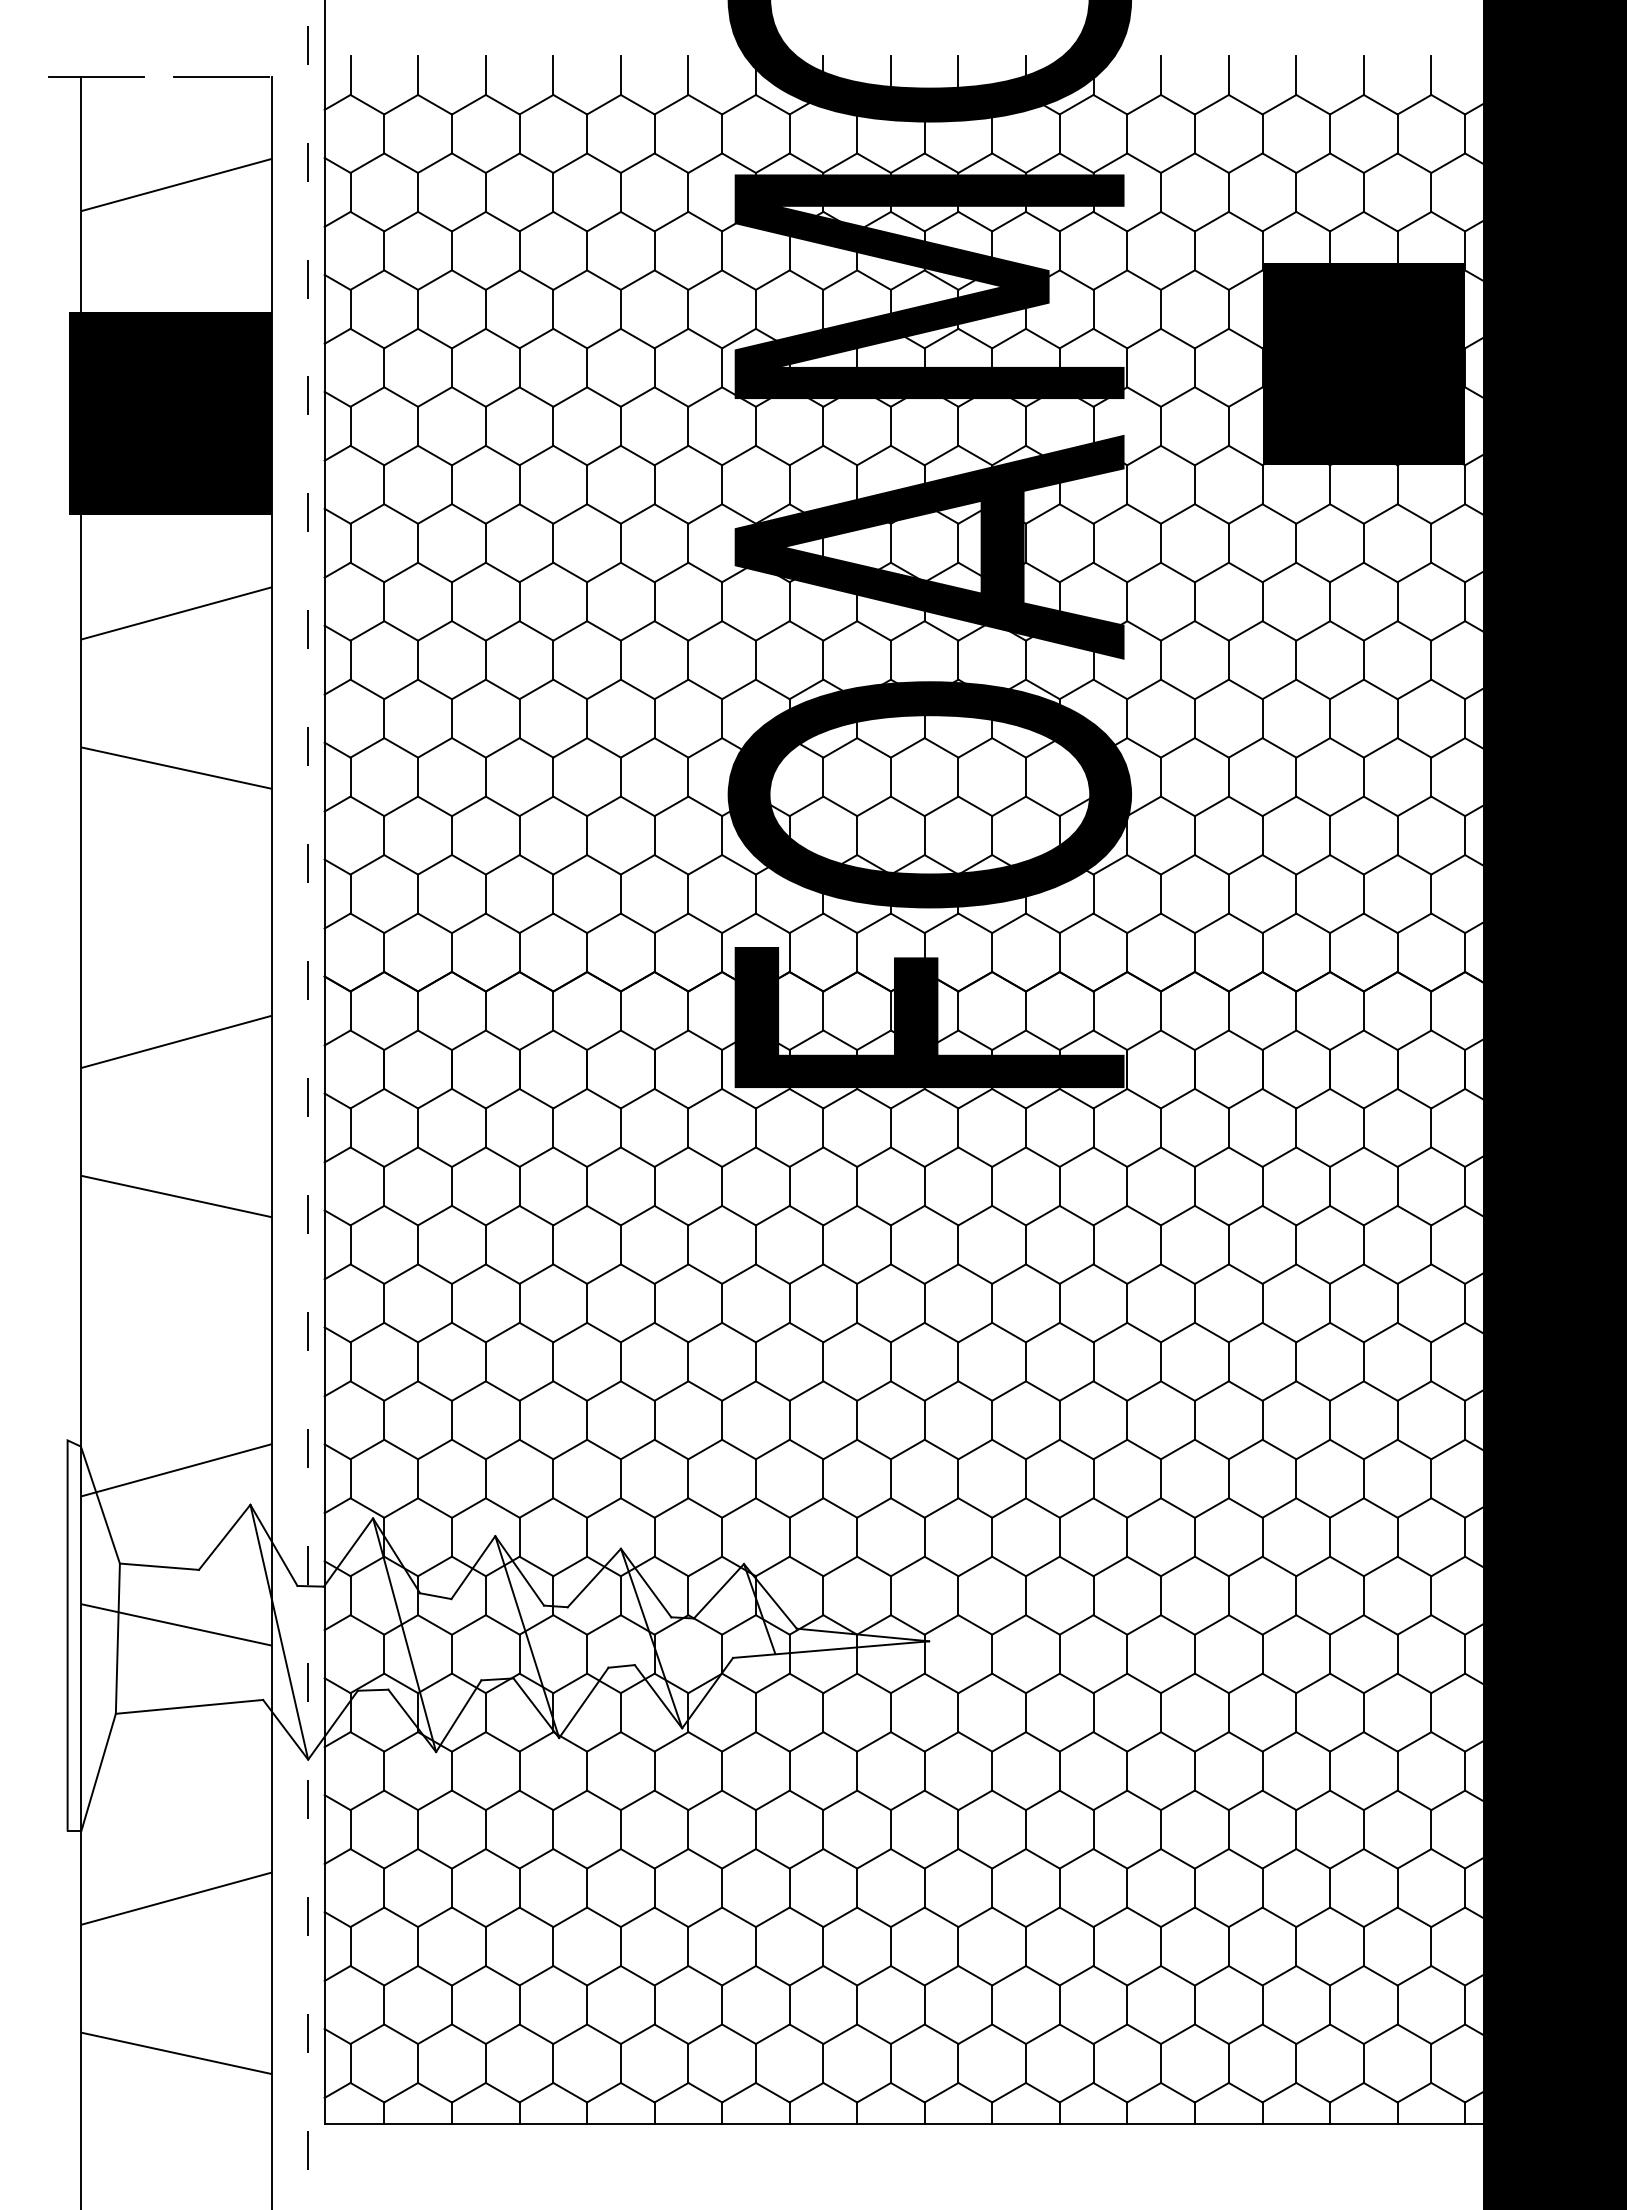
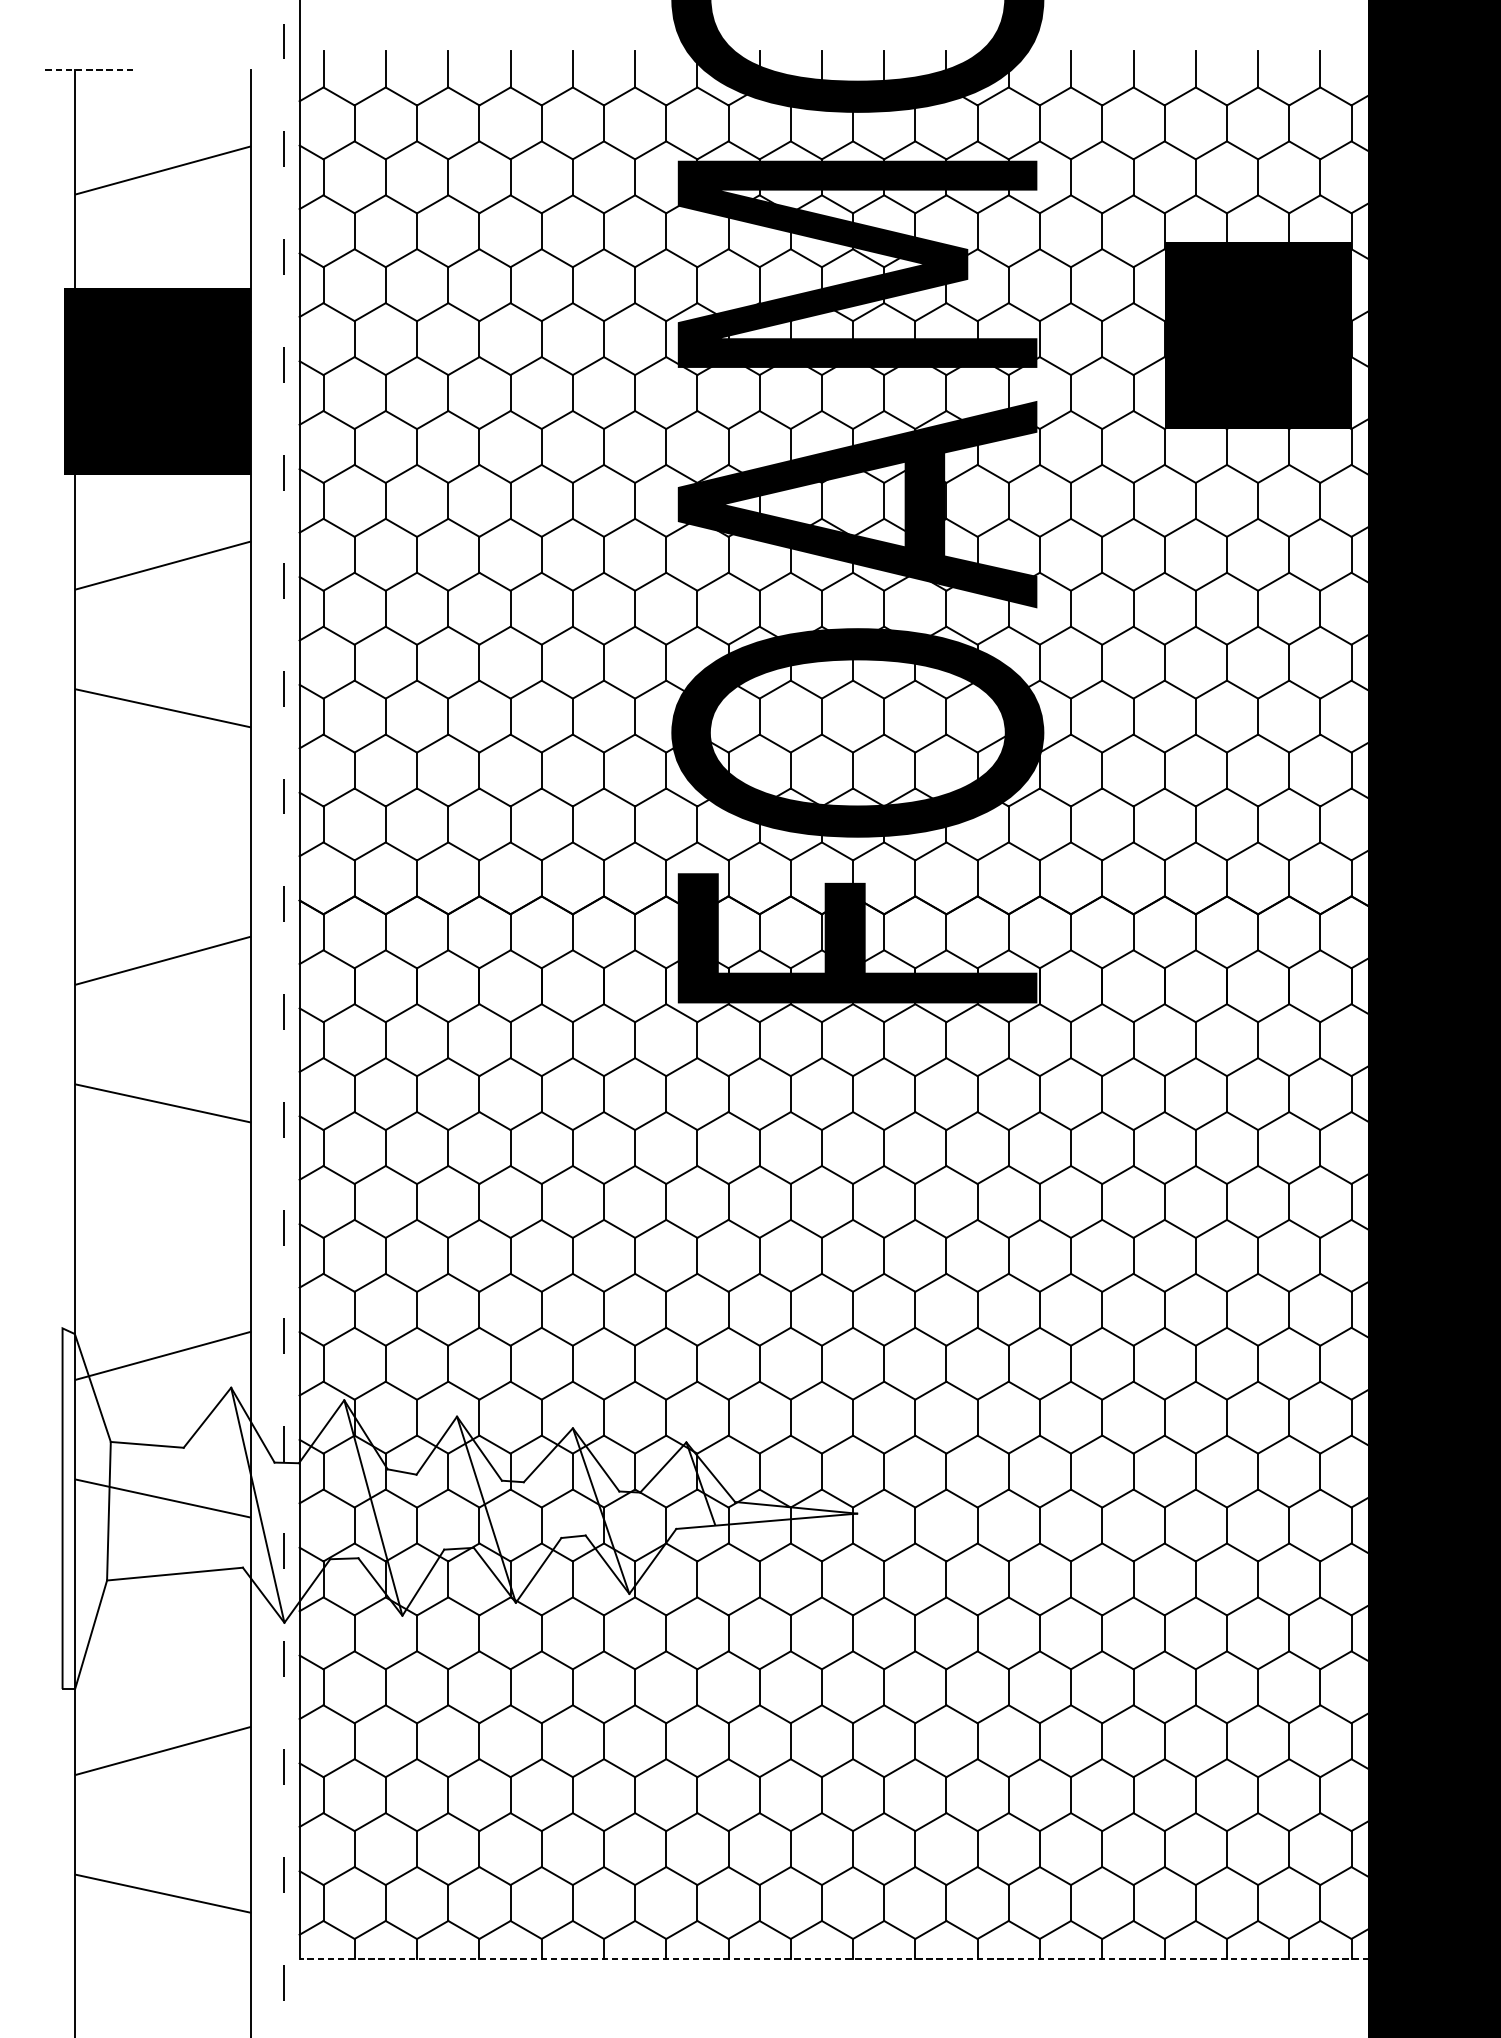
line: (96, 76) -> (89, 70), solid -> dashed
line: (221, 76) -> (204, 70), removed
line: (948, 2124) -> (875, 1959), solid -> dashed

